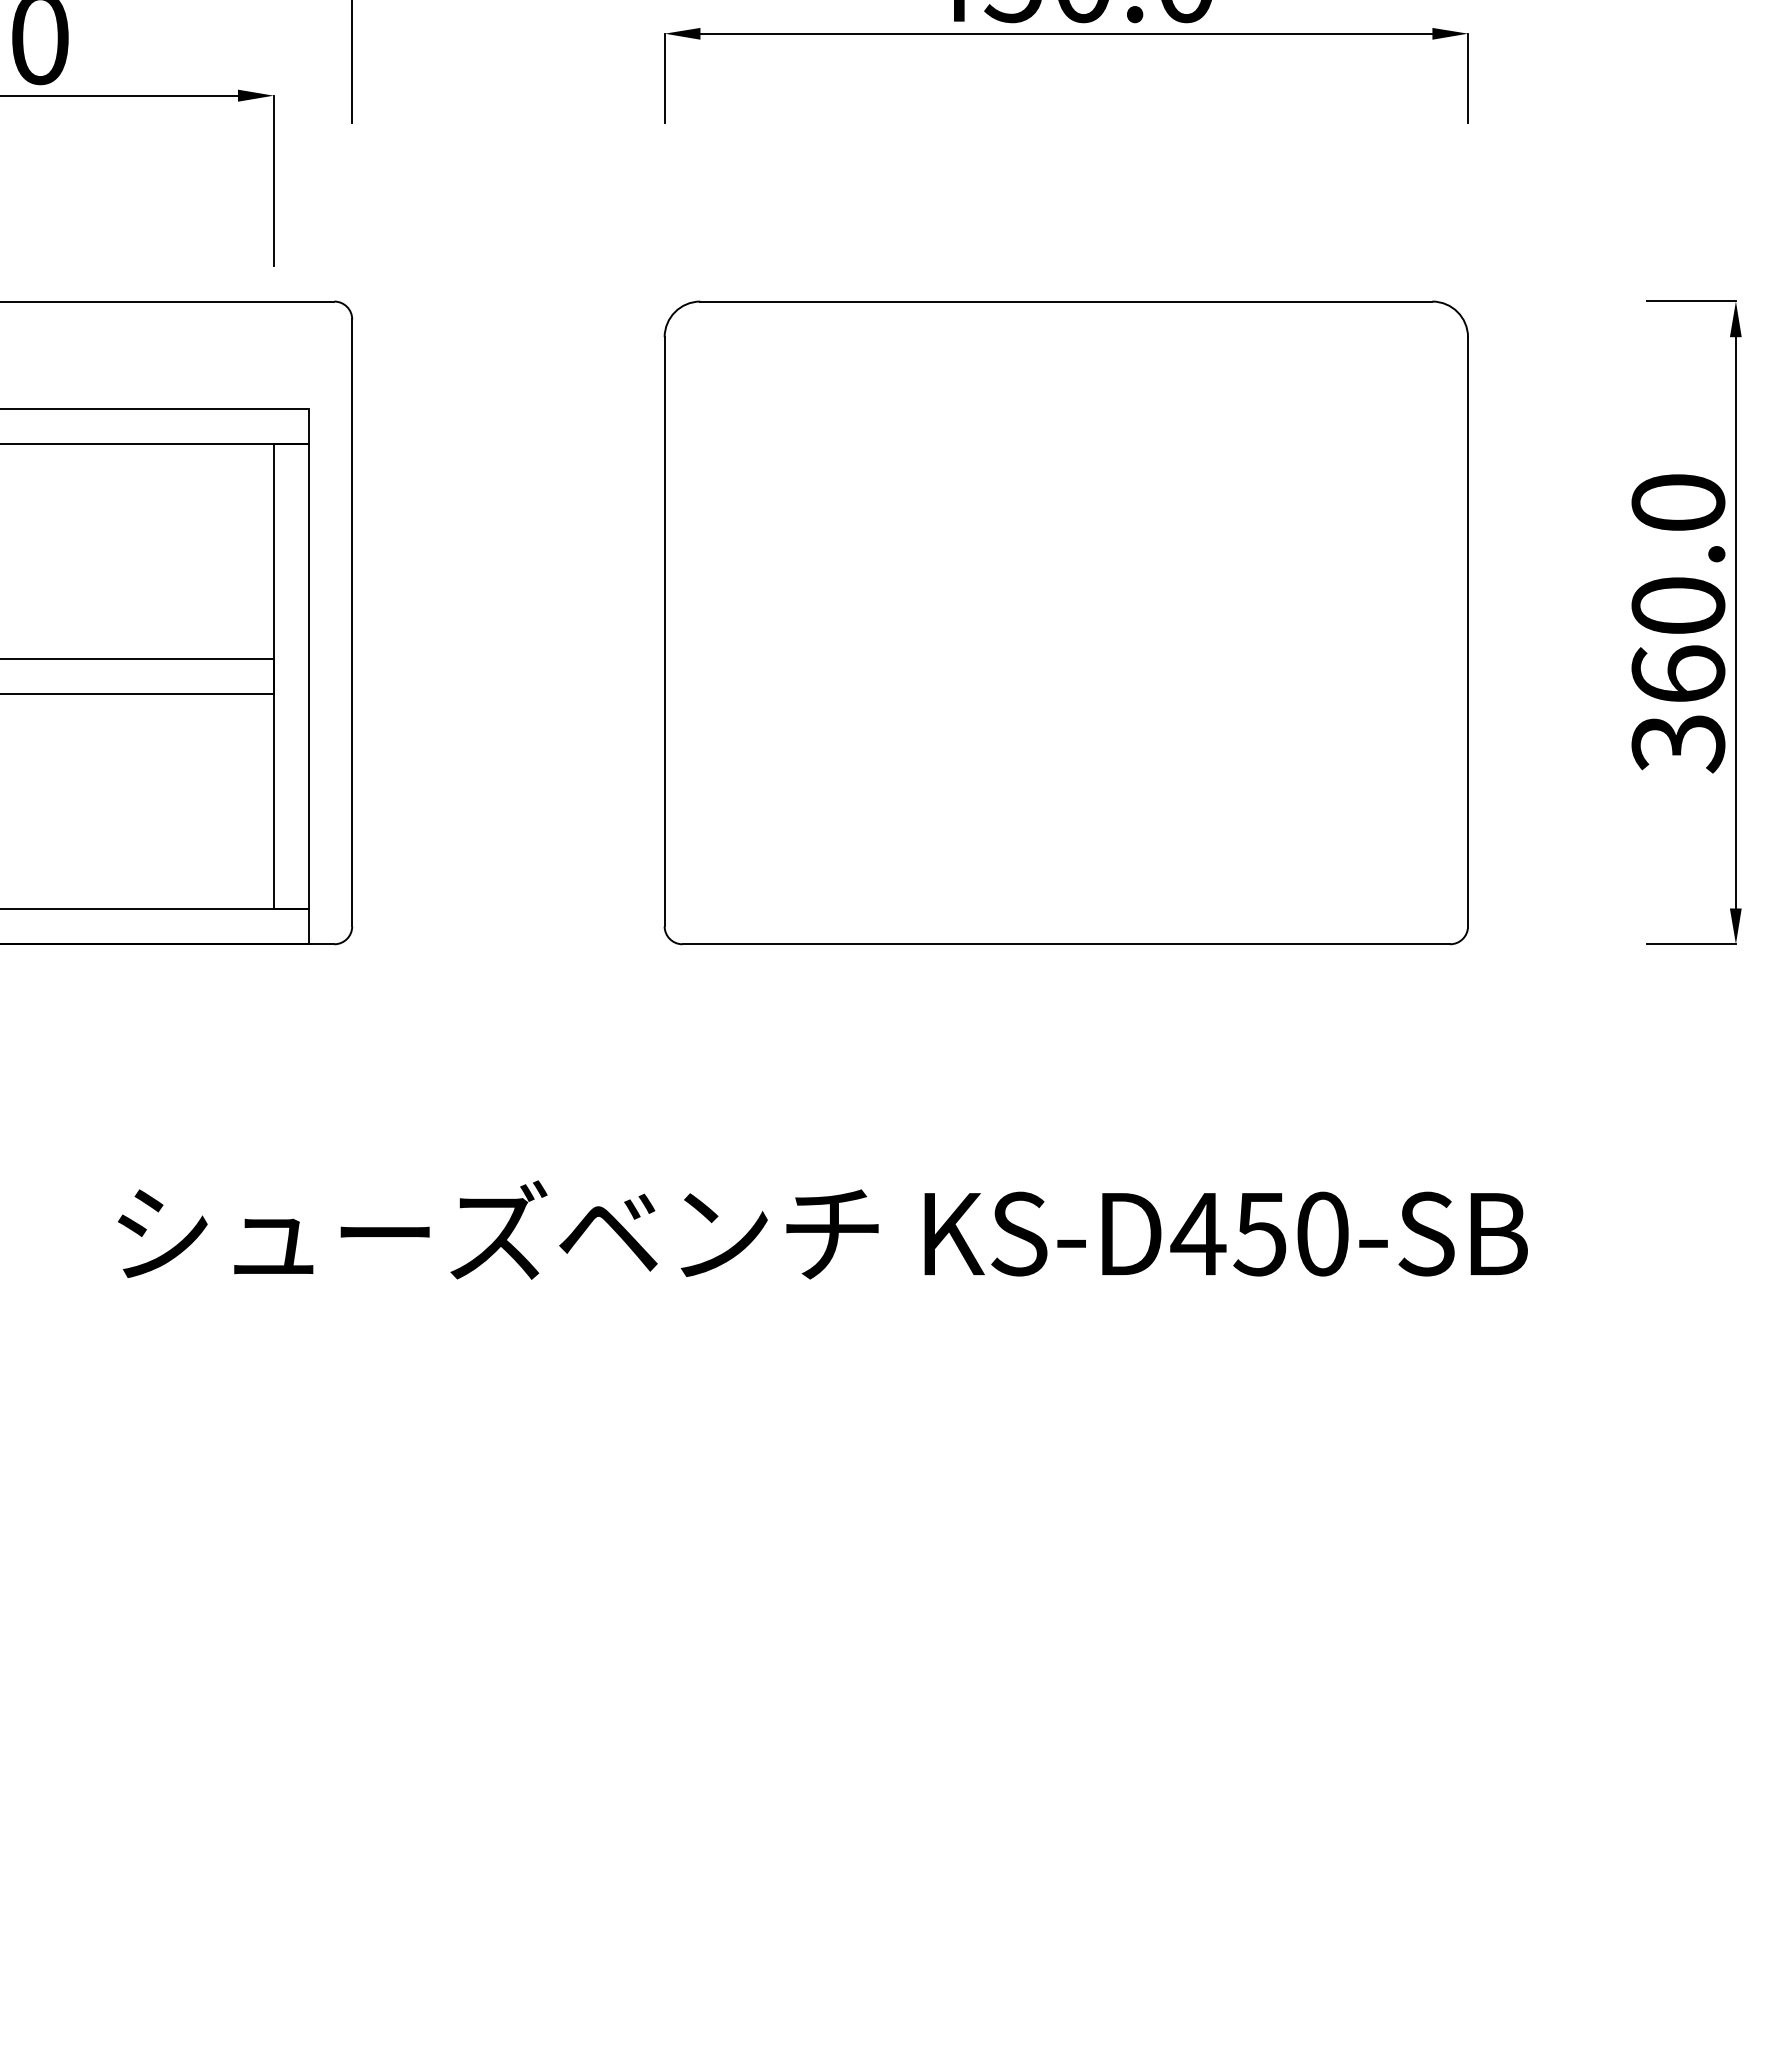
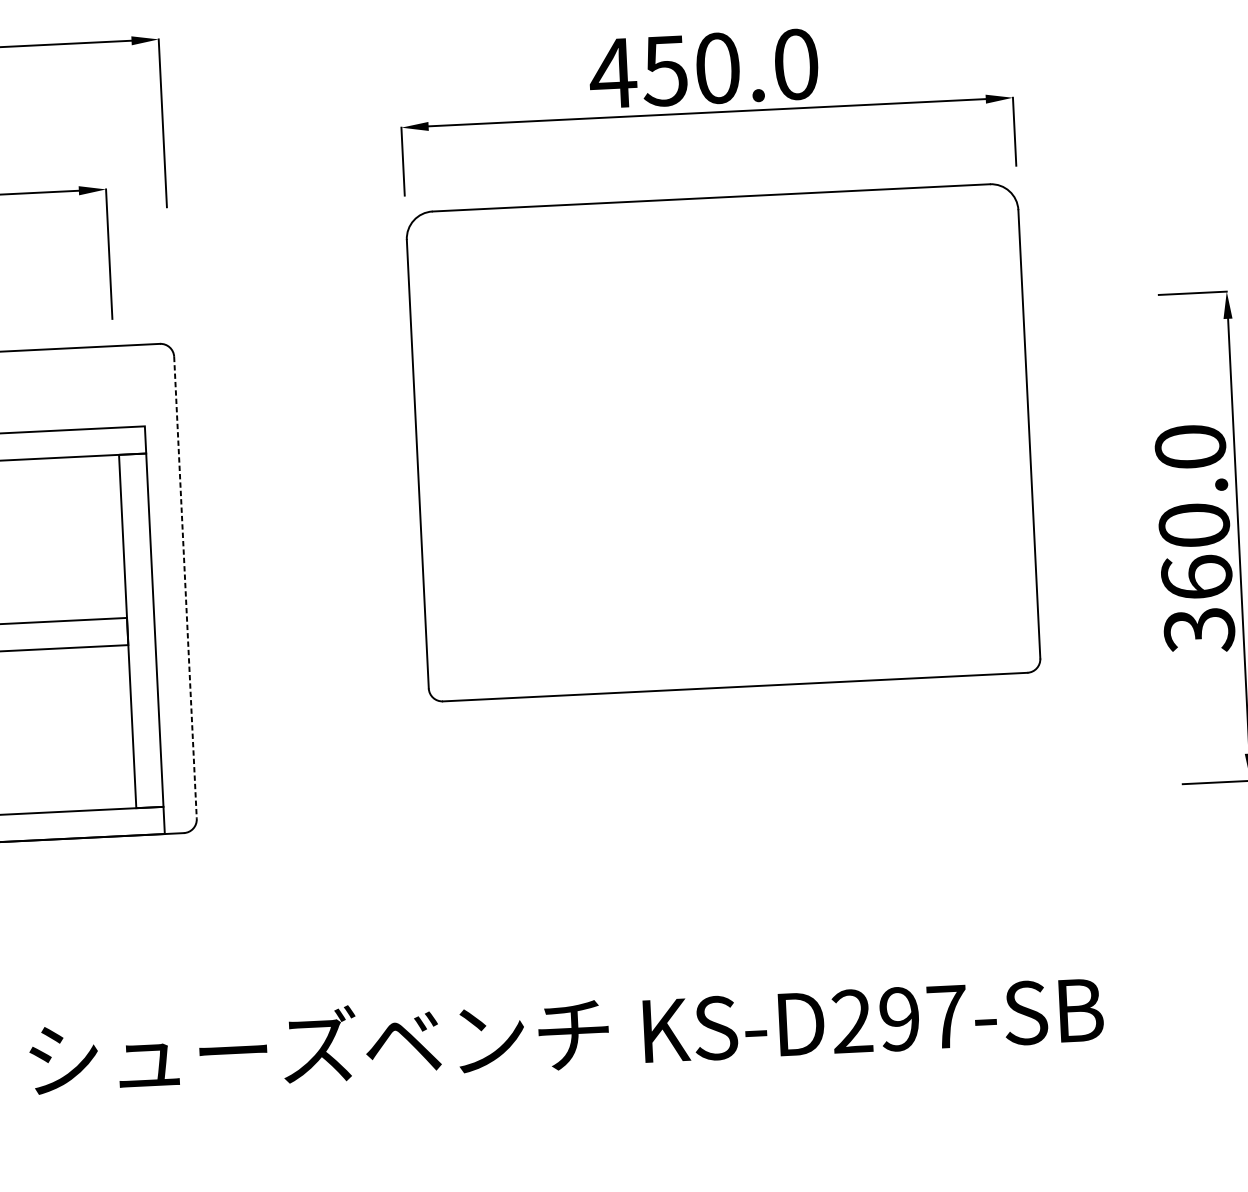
line: (352, 622) -> (185, 587), solid -> dashed
part: (1065, 622) -> (722, 442), moved
text: (1259, 1233) -> (898, 1018), KS-D450-SB -> KS-D297-SB

